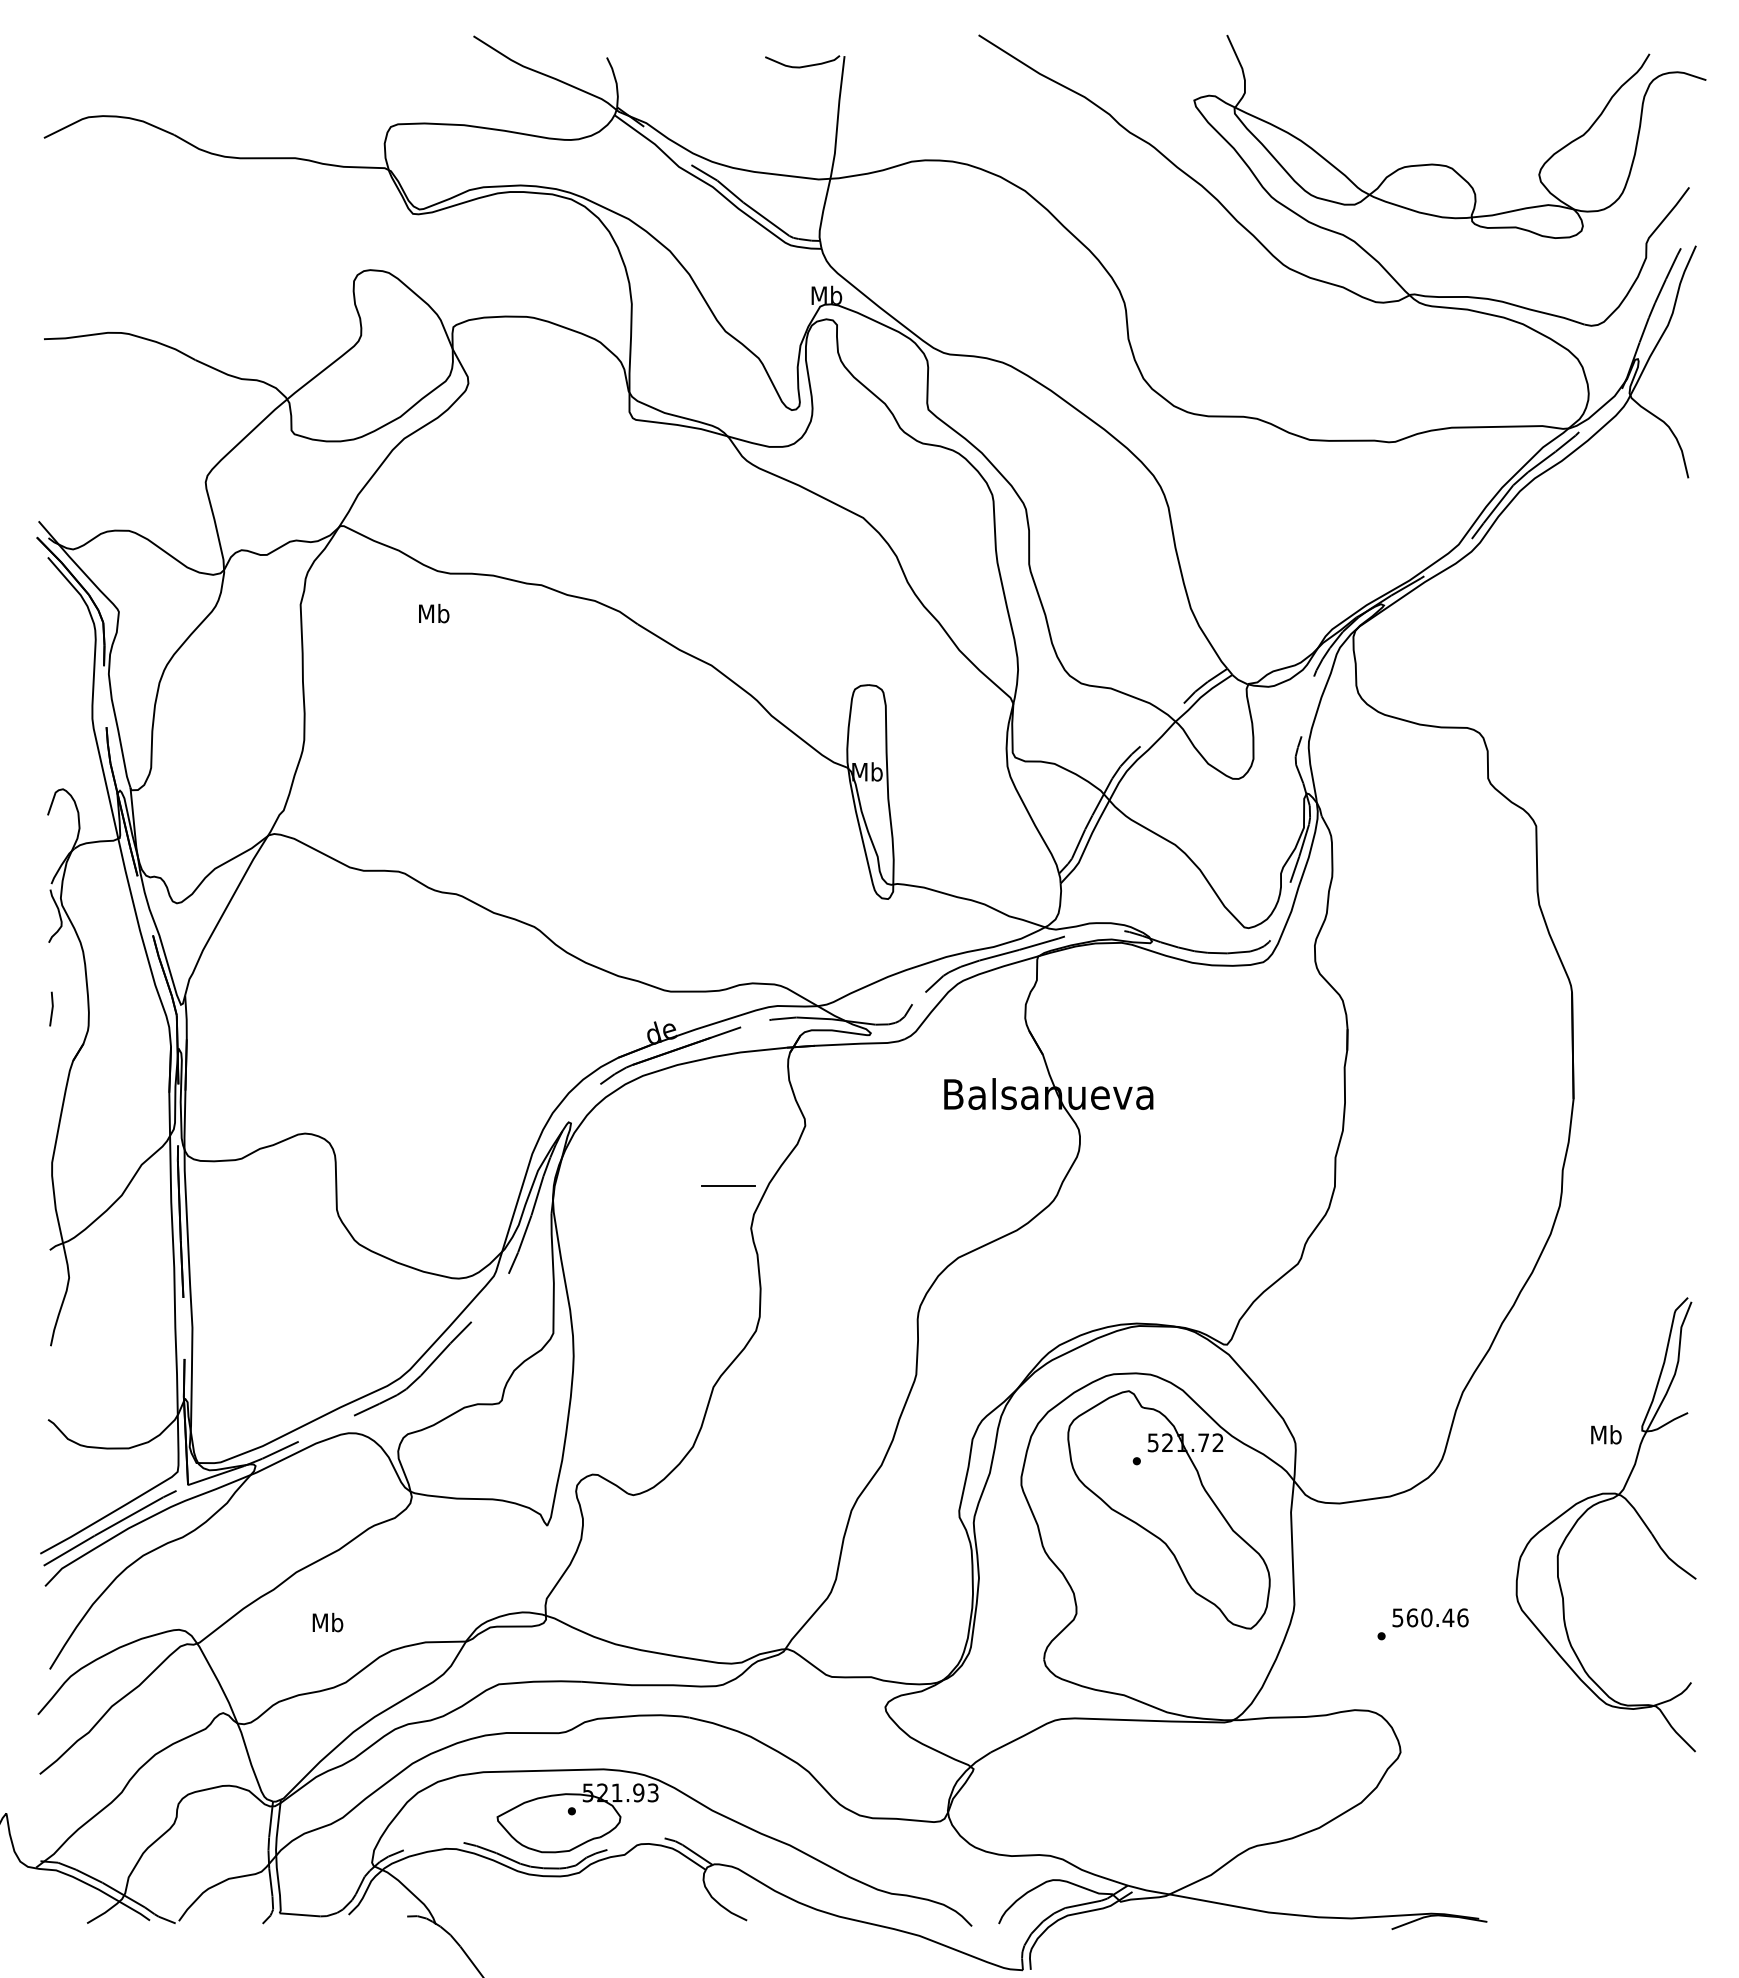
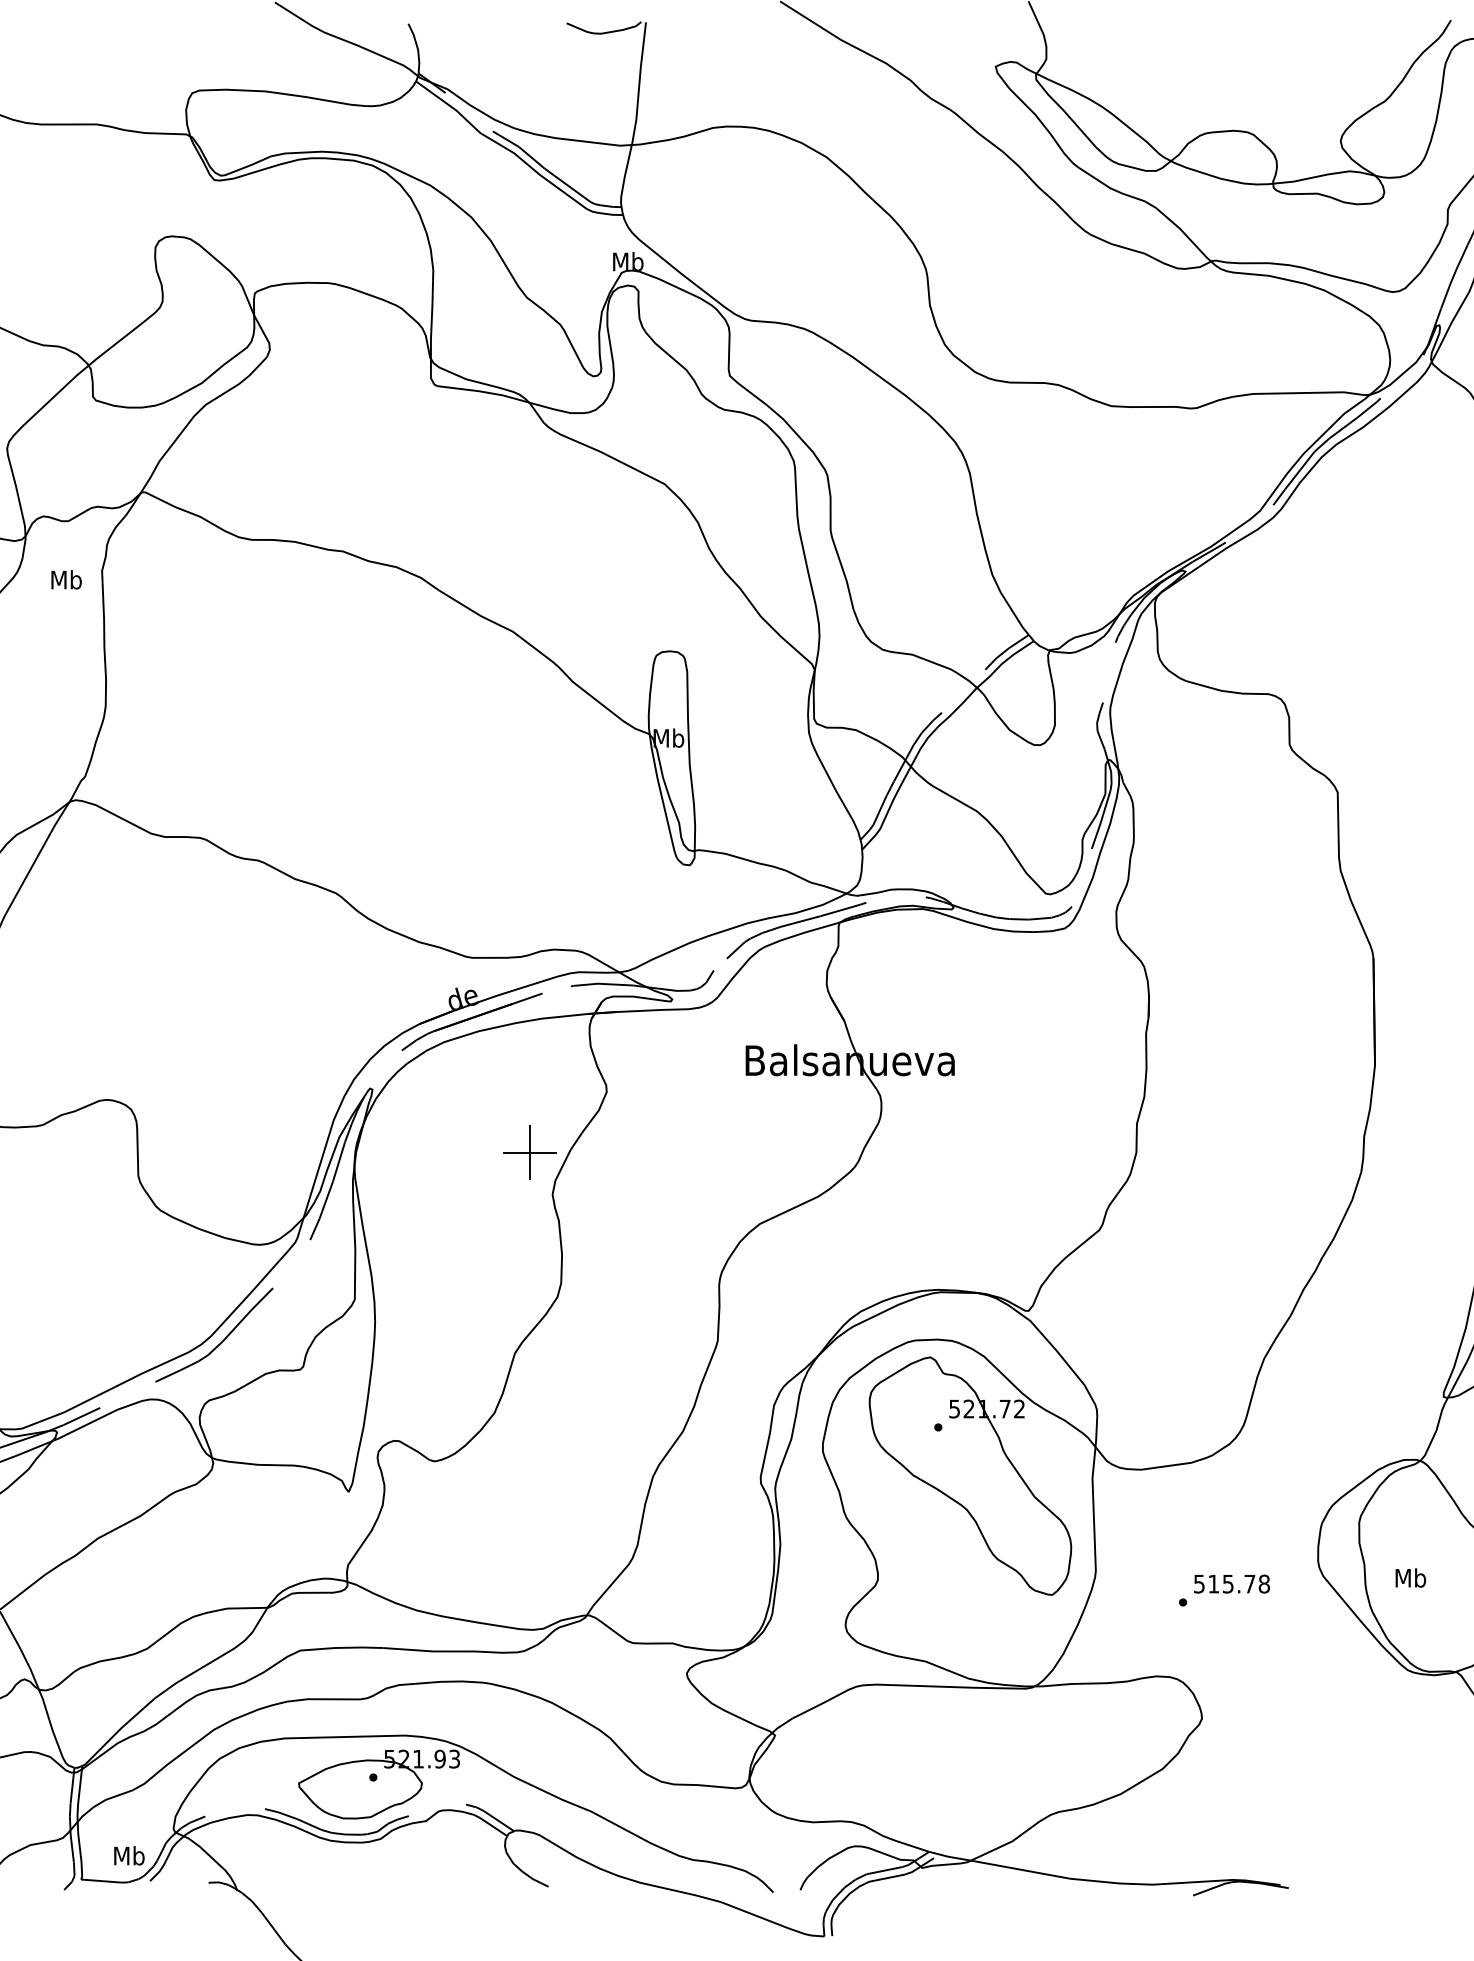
text: (434, 613) -> (66, 579), moved
line: (728, 1186) -> (529, 1152), added
text: (1606, 1434) -> (1410, 1577), moved
text: (1437, 1617) -> (1238, 1583), 560.46 -> 515.78
text: (327, 1622) -> (128, 1855), moved

